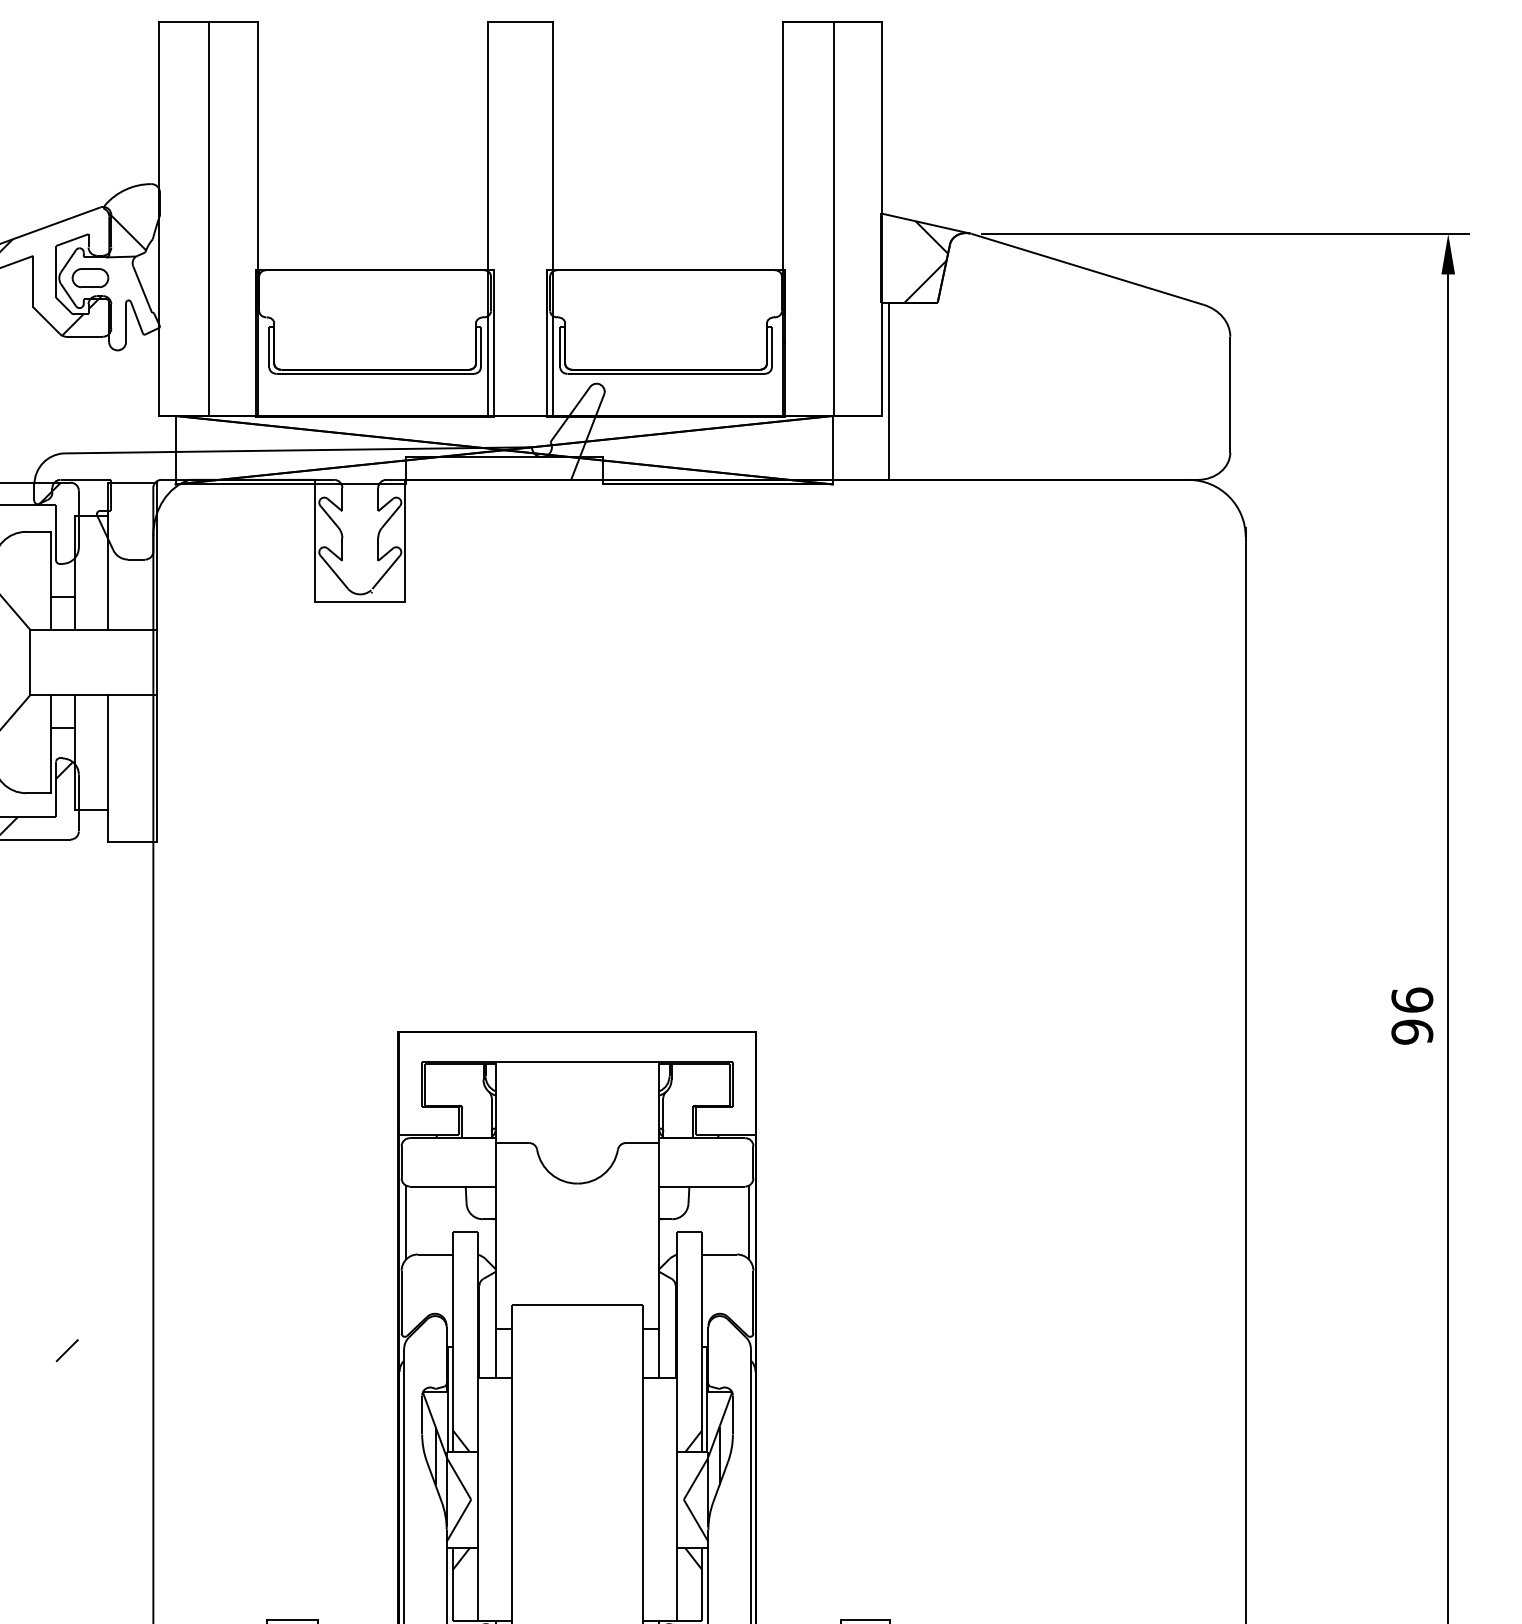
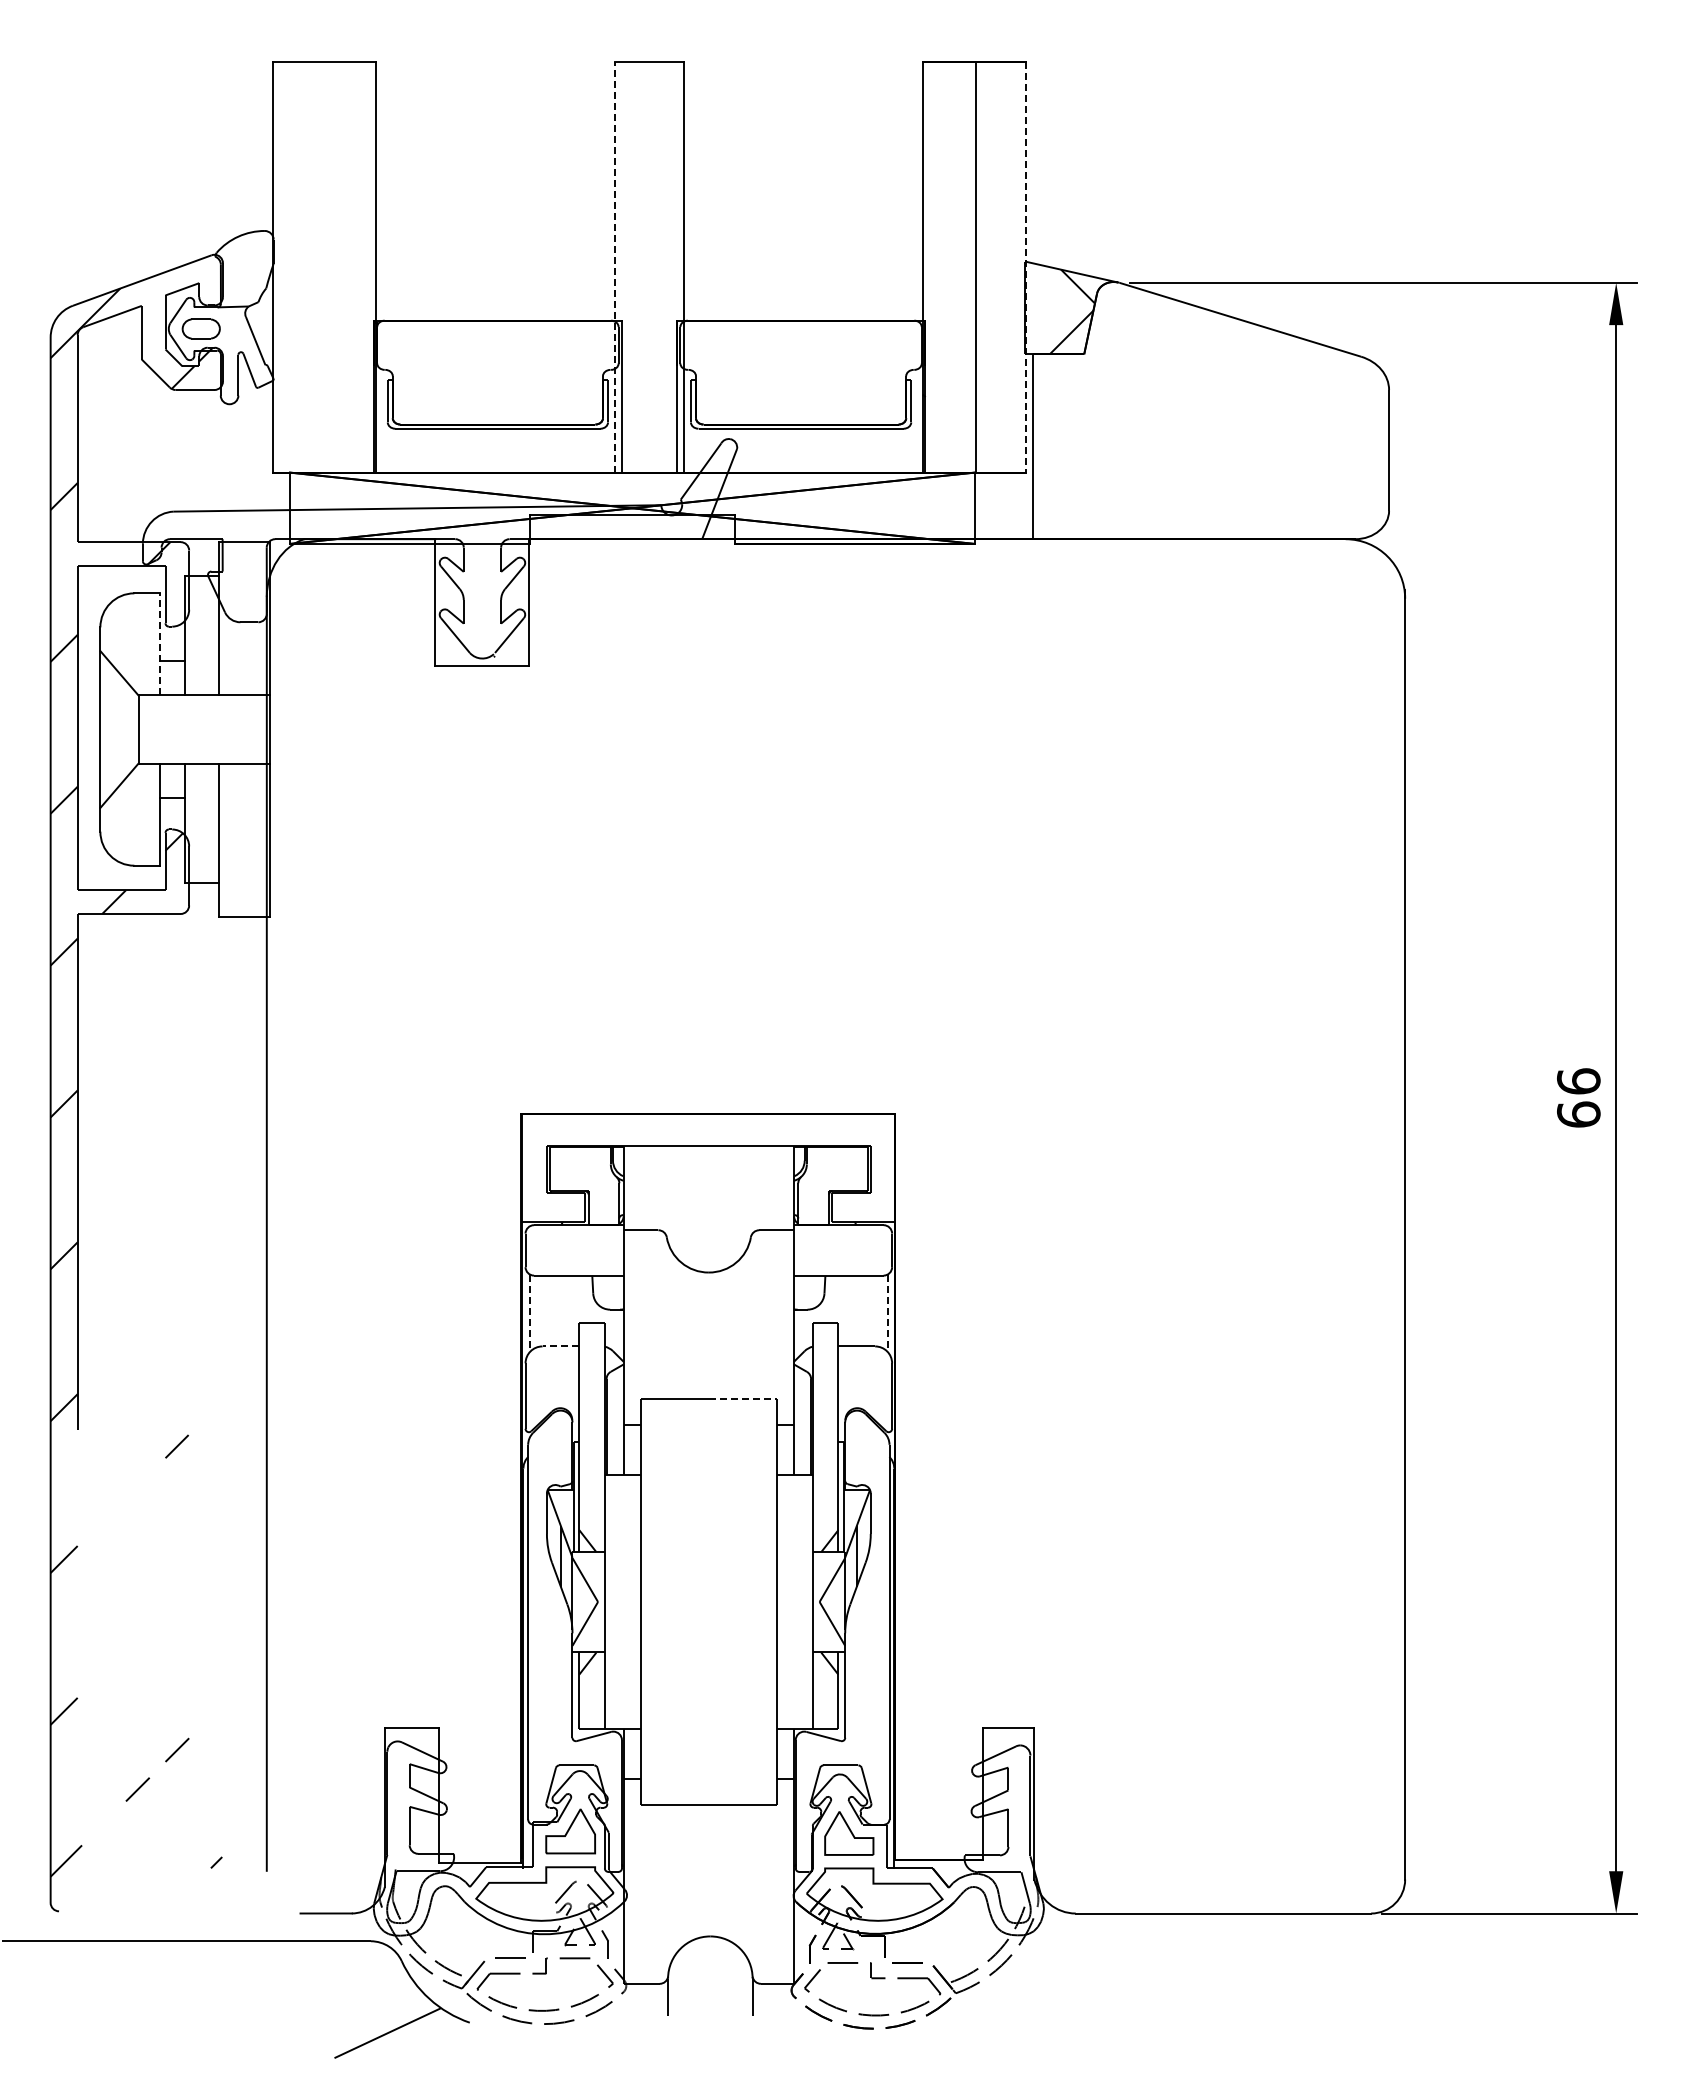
line: (209, 219) -> (325, 267), removed
line: (487, 219) -> (615, 267), solid -> dashed
line: (882, 219) -> (1026, 267), solid -> dashed
hatch: (125, 229) -> (237, 278), removed
line: (50, 579) -> (159, 643), solid -> dashed
text: (1412, 1031) -> (1578, 1114), 96 -> 66
line: (405, 1222) -> (529, 1313), solid -> dashed
line: (748, 1222) -> (887, 1313), solid -> dashed
line: (435, 1254) -> (560, 1346), solid -> dashed
line: (610, 1305) -> (743, 1399), solid -> dashed

